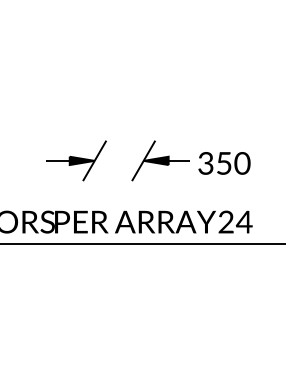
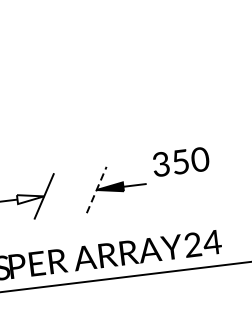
fill: (81, 160) -> (30, 197), removed
line: (143, 160) -> (96, 189), solid -> dashed
text: (224, 163) -> (181, 162), moved

